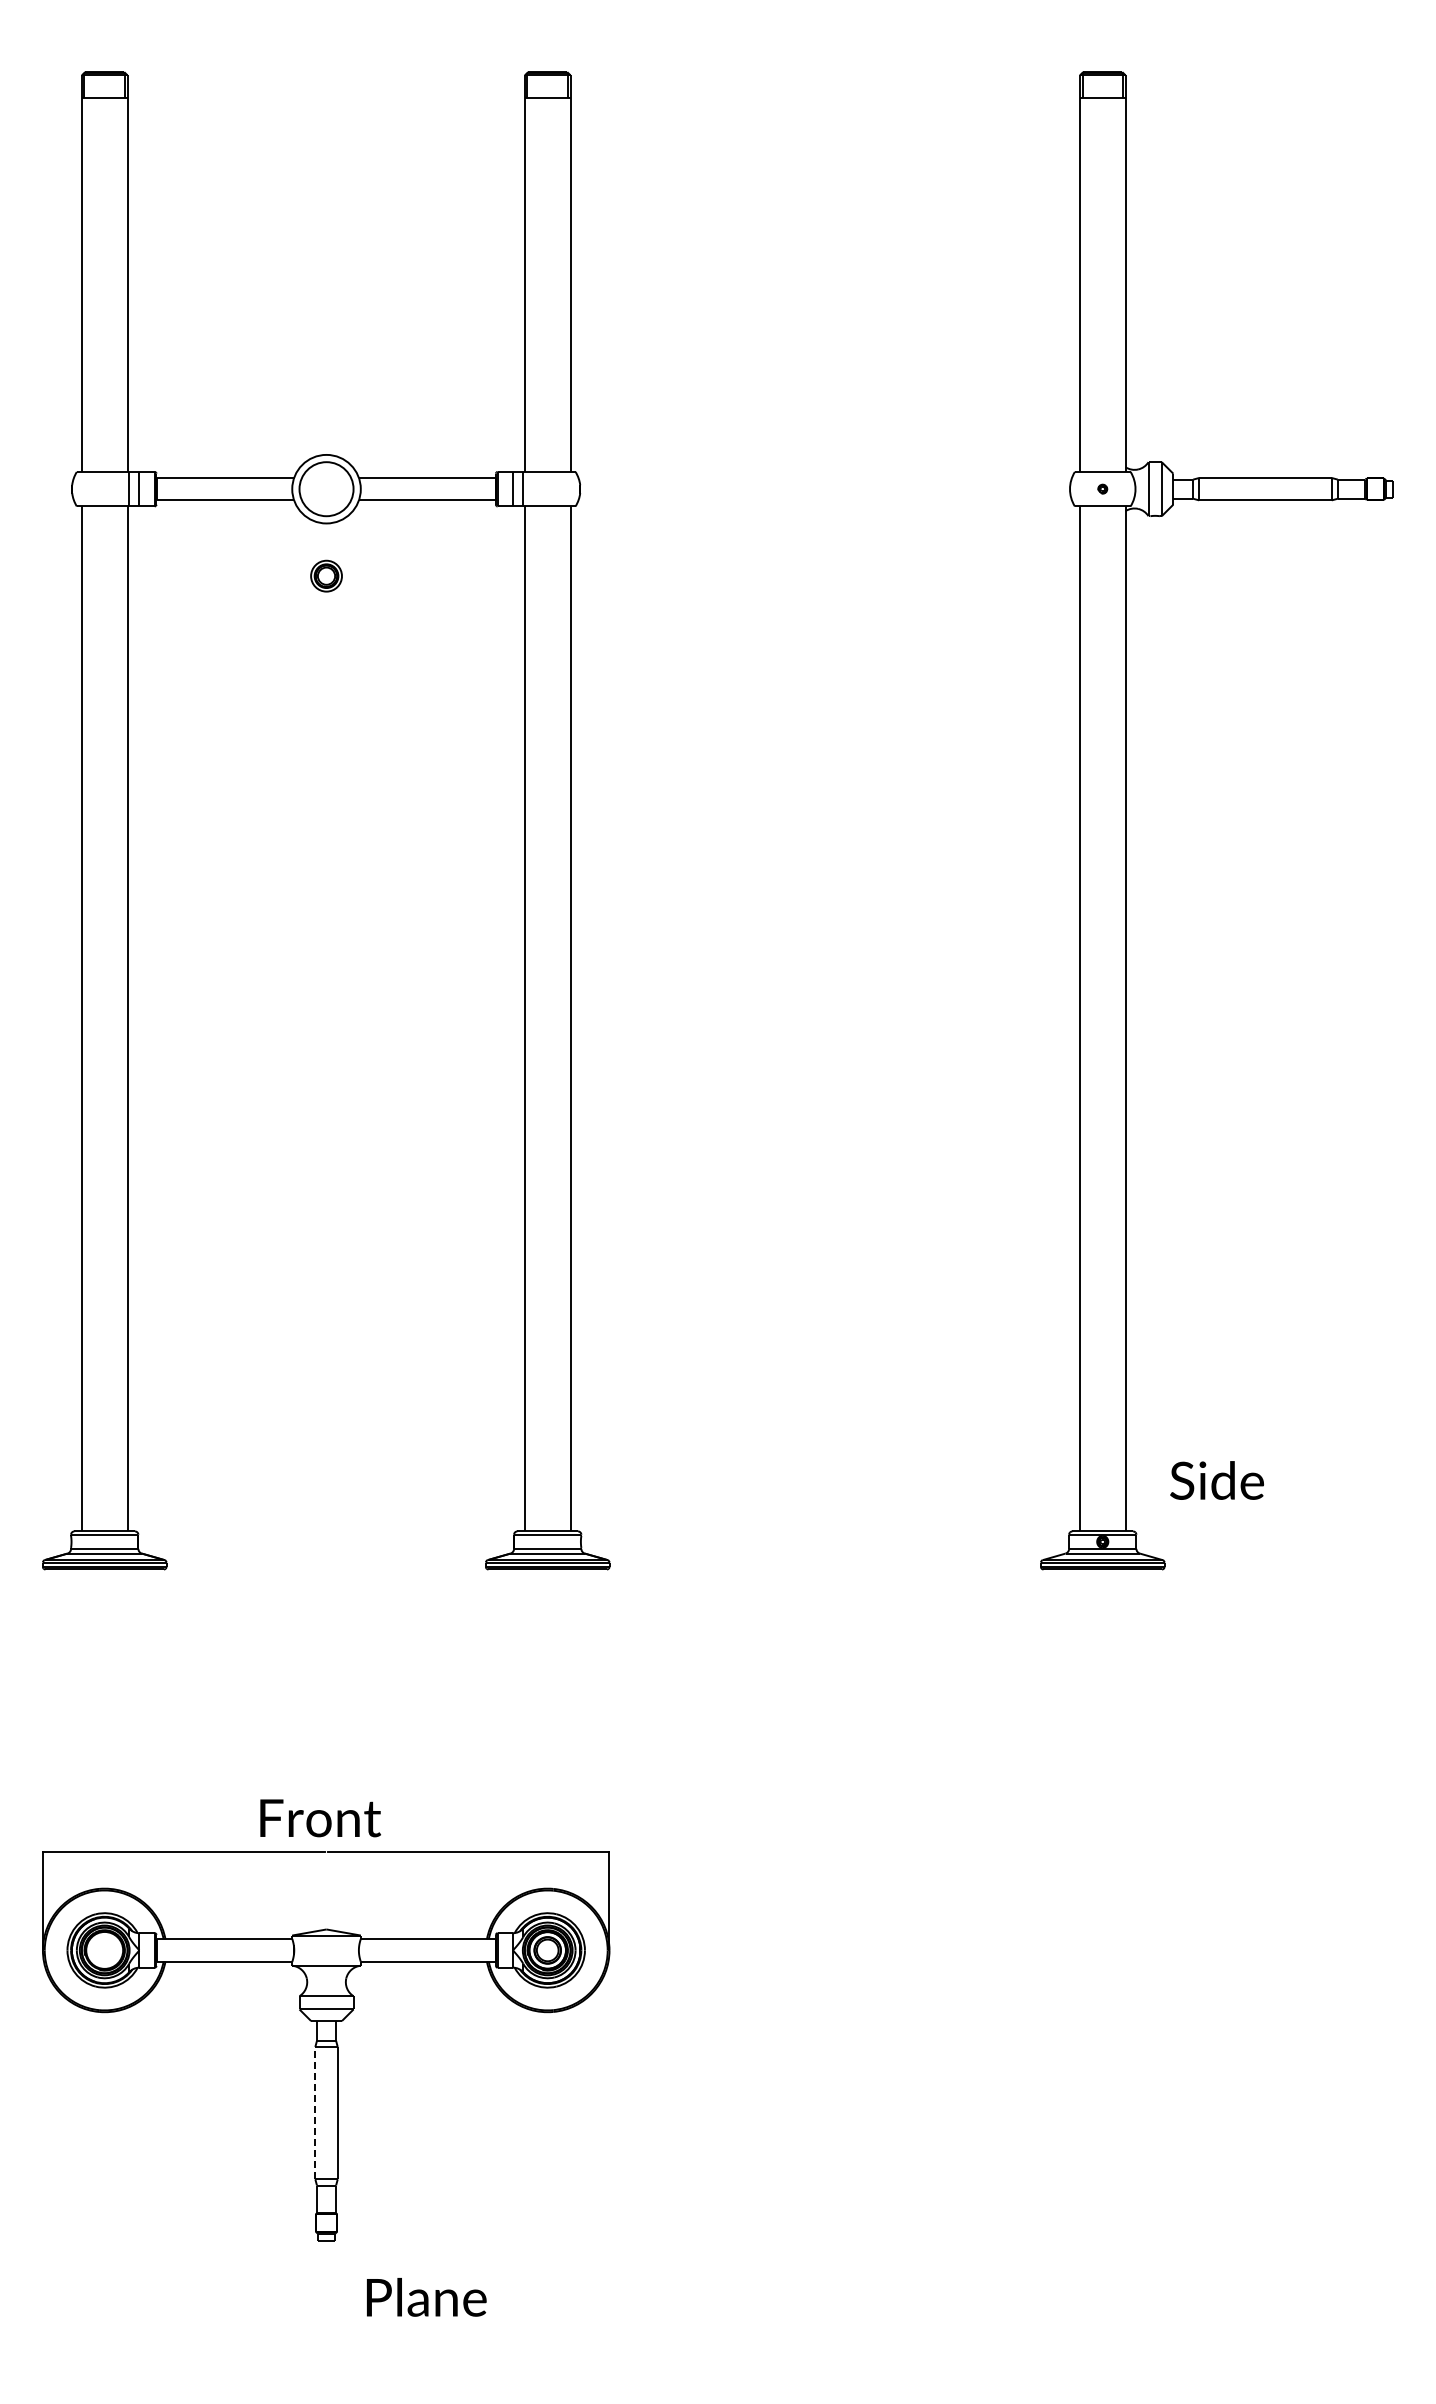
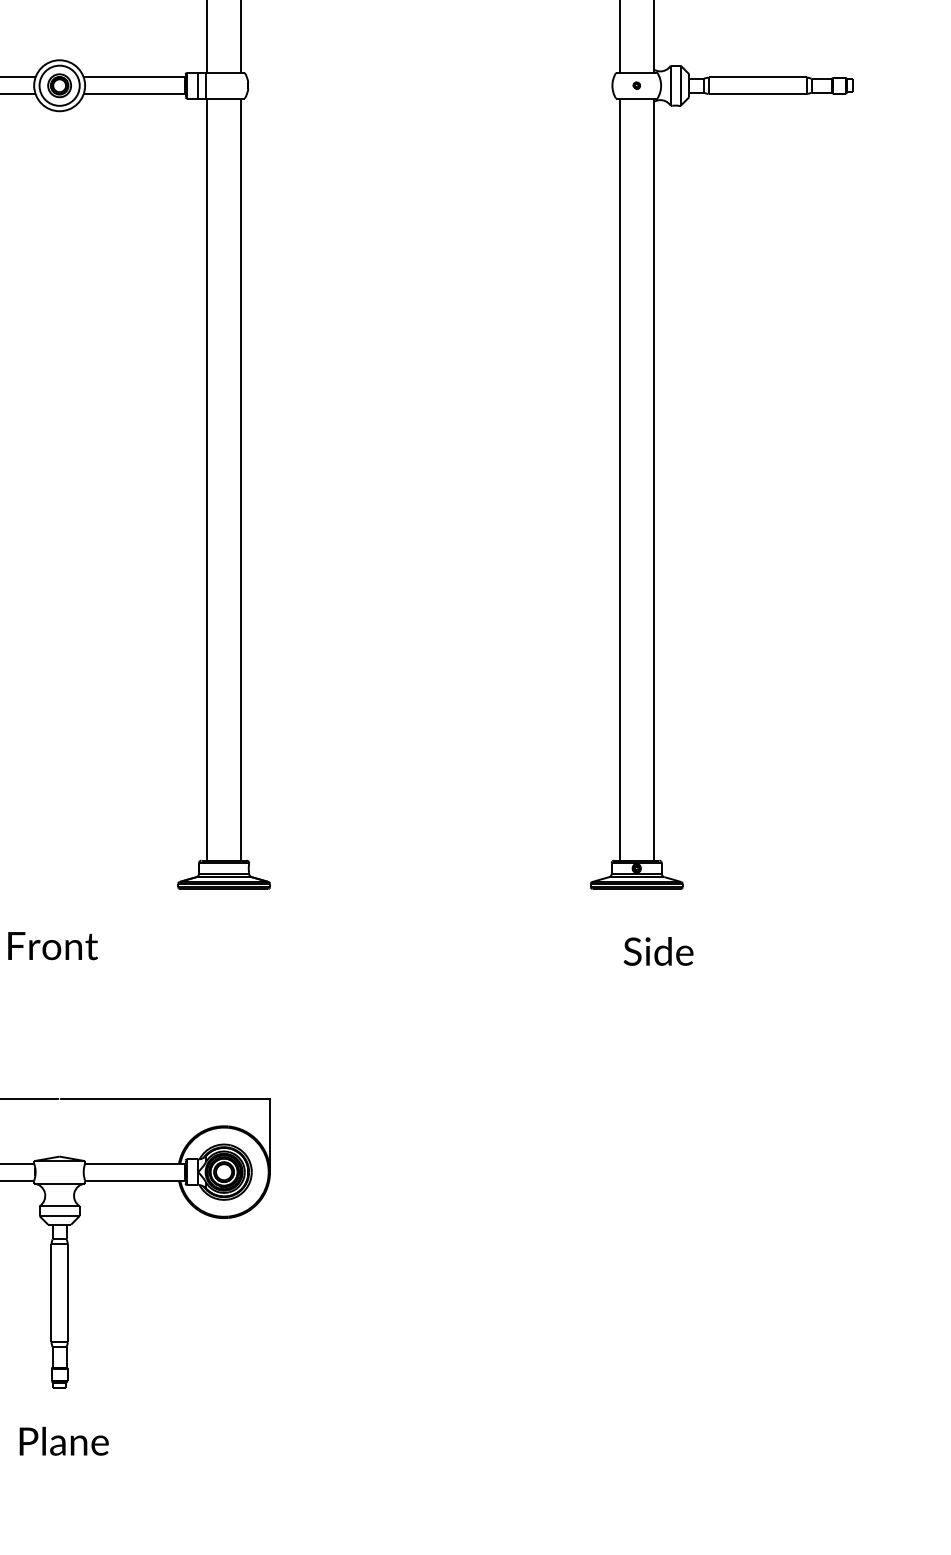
part: (326, 575) -> (59, 85), moved
text: (1216, 1480) -> (658, 951), moved
text: (320, 1818) -> (52, 946), moved
line: (315, 2112) -> (51, 1292), dashed -> solid
text: (426, 2297) -> (64, 1441), moved

